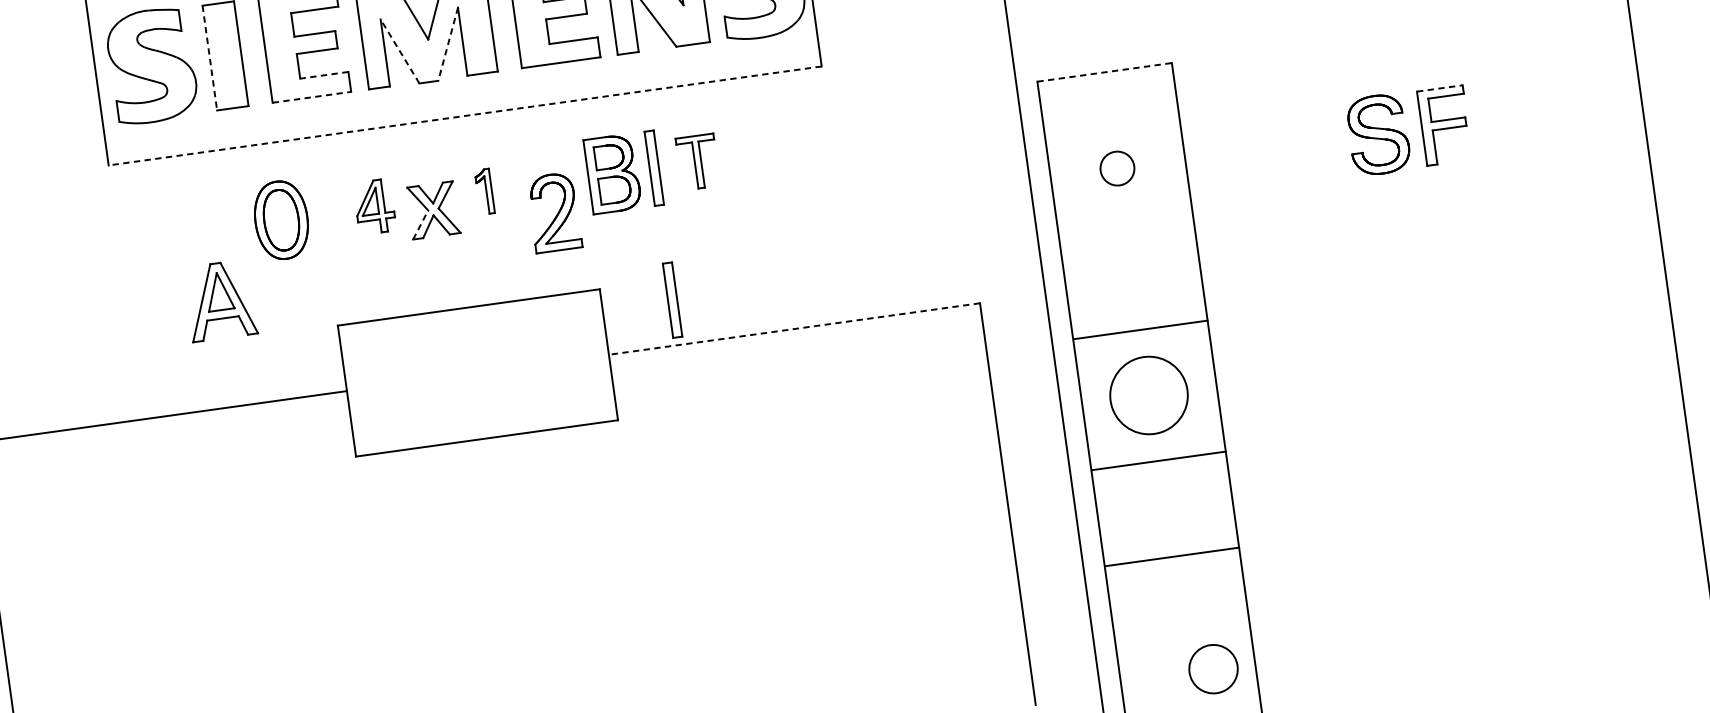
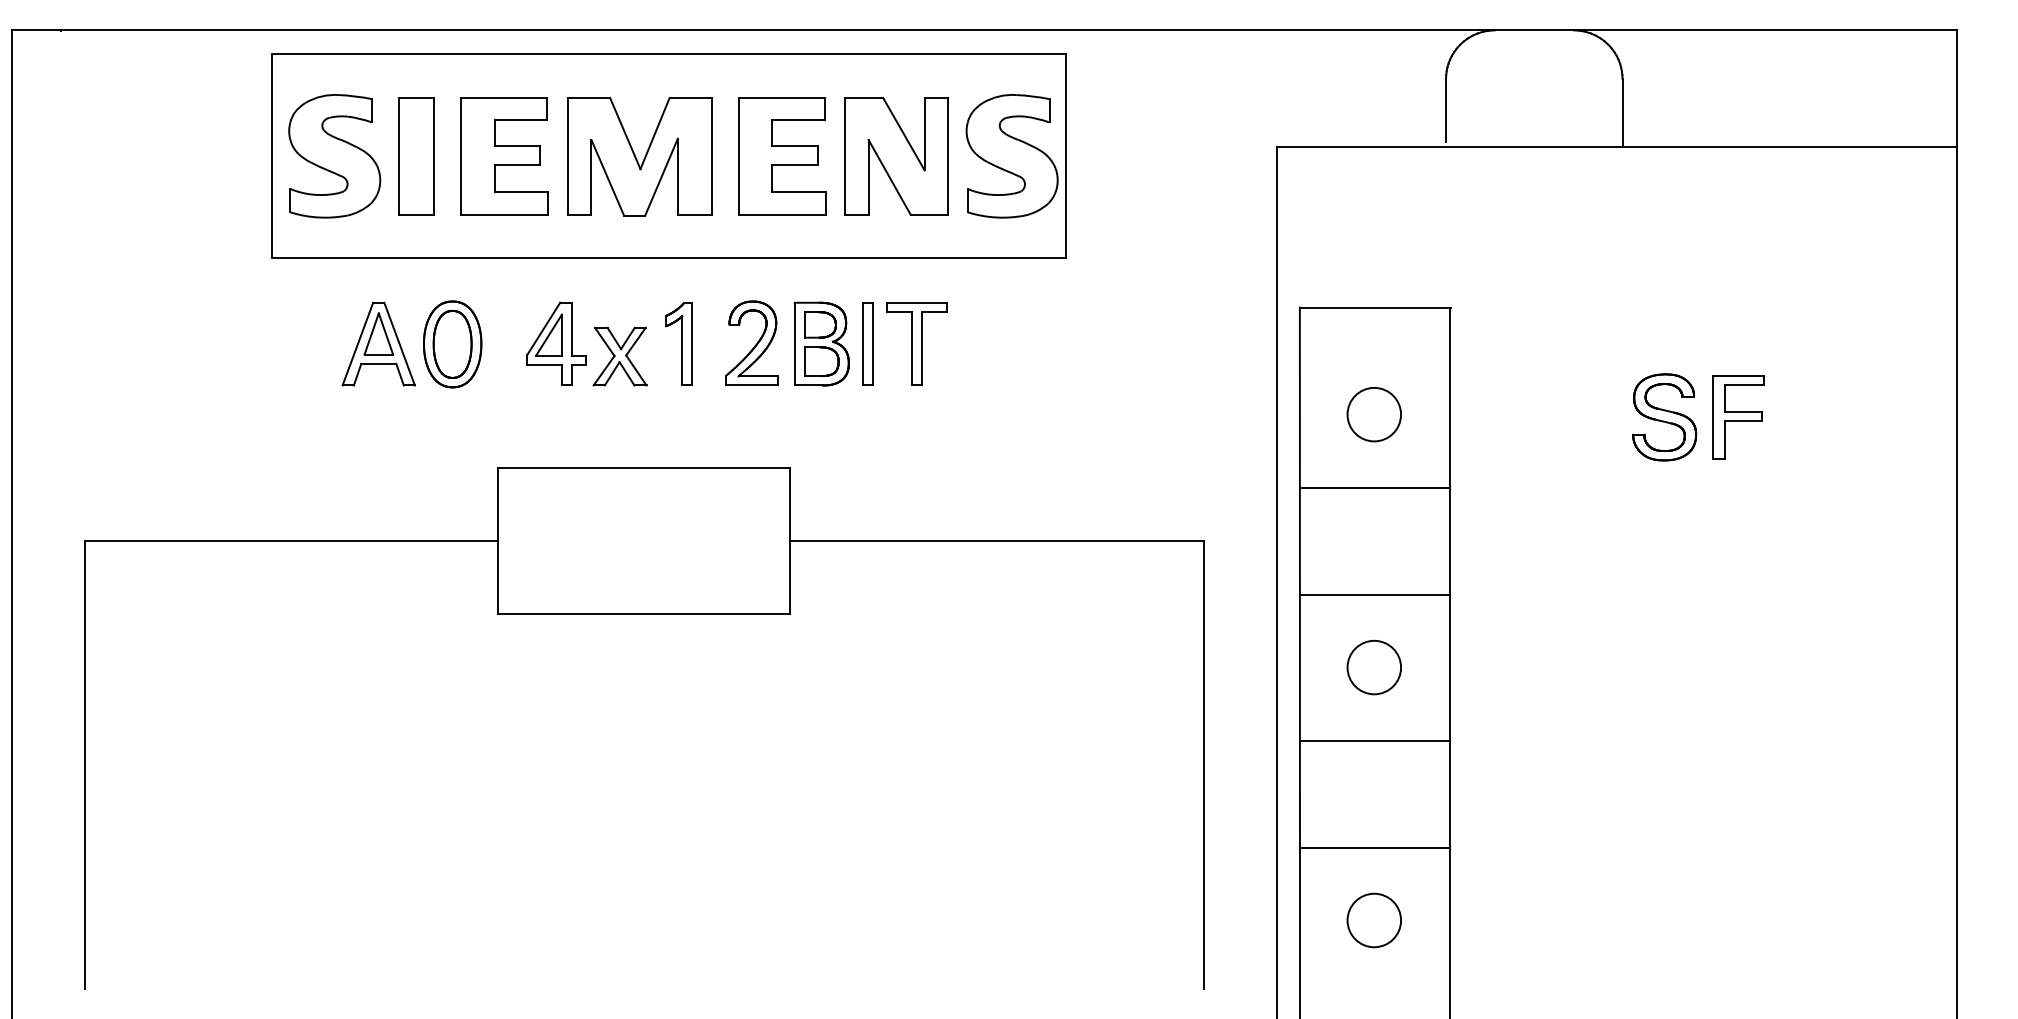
line: (448, 44) -> (661, 177), dashed -> solid
line: (399, 51) -> (607, 177), dashed -> solid
line: (209, 58) -> (398, 156), dashed -> solid
line: (1105, 72) -> (1375, 307), dashed -> solid
line: (324, 75) -> (521, 192), dashed -> solid
line: (1440, 88) -> (1739, 376), dashed -> solid
line: (311, 97) -> (504, 214), dashed -> solid
line: (464, 116) -> (668, 258), dashed -> solid
part: (697, 161) -> (916, 343), size x1.43
circle: (1116, 168) -> (1373, 414), size x1.43
part: (484, 191) -> (678, 343), size x1.67
part: (374, 206) -> (556, 343), size x1.43
part: (553, 211) -> (751, 342), moved
line: (421, 224) -> (604, 370), dashed -> solid
line: (1126, 233) -> (1374, 487), added
part: (672, 299) -> (867, 490), removed
part: (220, 300) -> (378, 343), moved
line: (794, 329) -> (996, 541), dashed -> solid
circle: (1149, 395) -> (1374, 667), size x0.62
circle: (1212, 669) -> (1373, 920), moved

